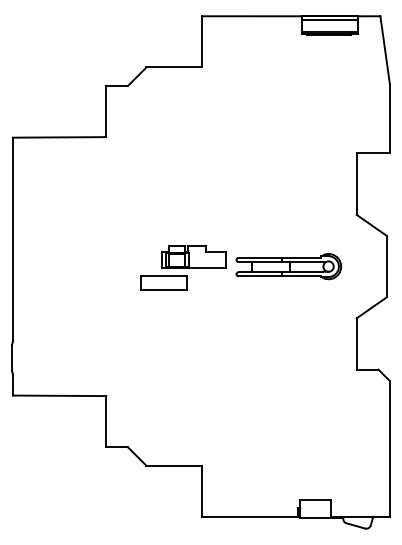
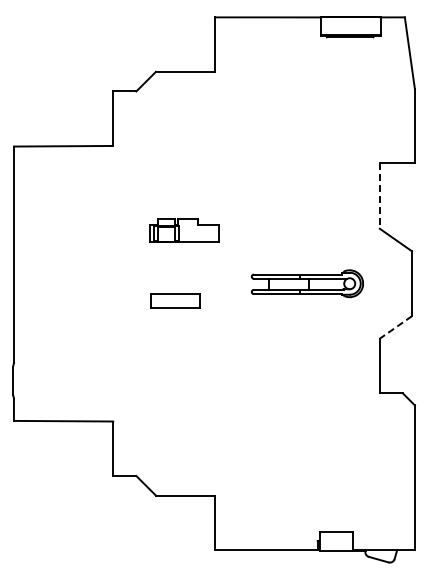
line: (329, 20) -> (350, 21), removed
line: (356, 183) -> (379, 195), solid -> dashed
part: (193, 256) -> (184, 230), moved
line: (371, 307) -> (395, 327), solid -> dashed

